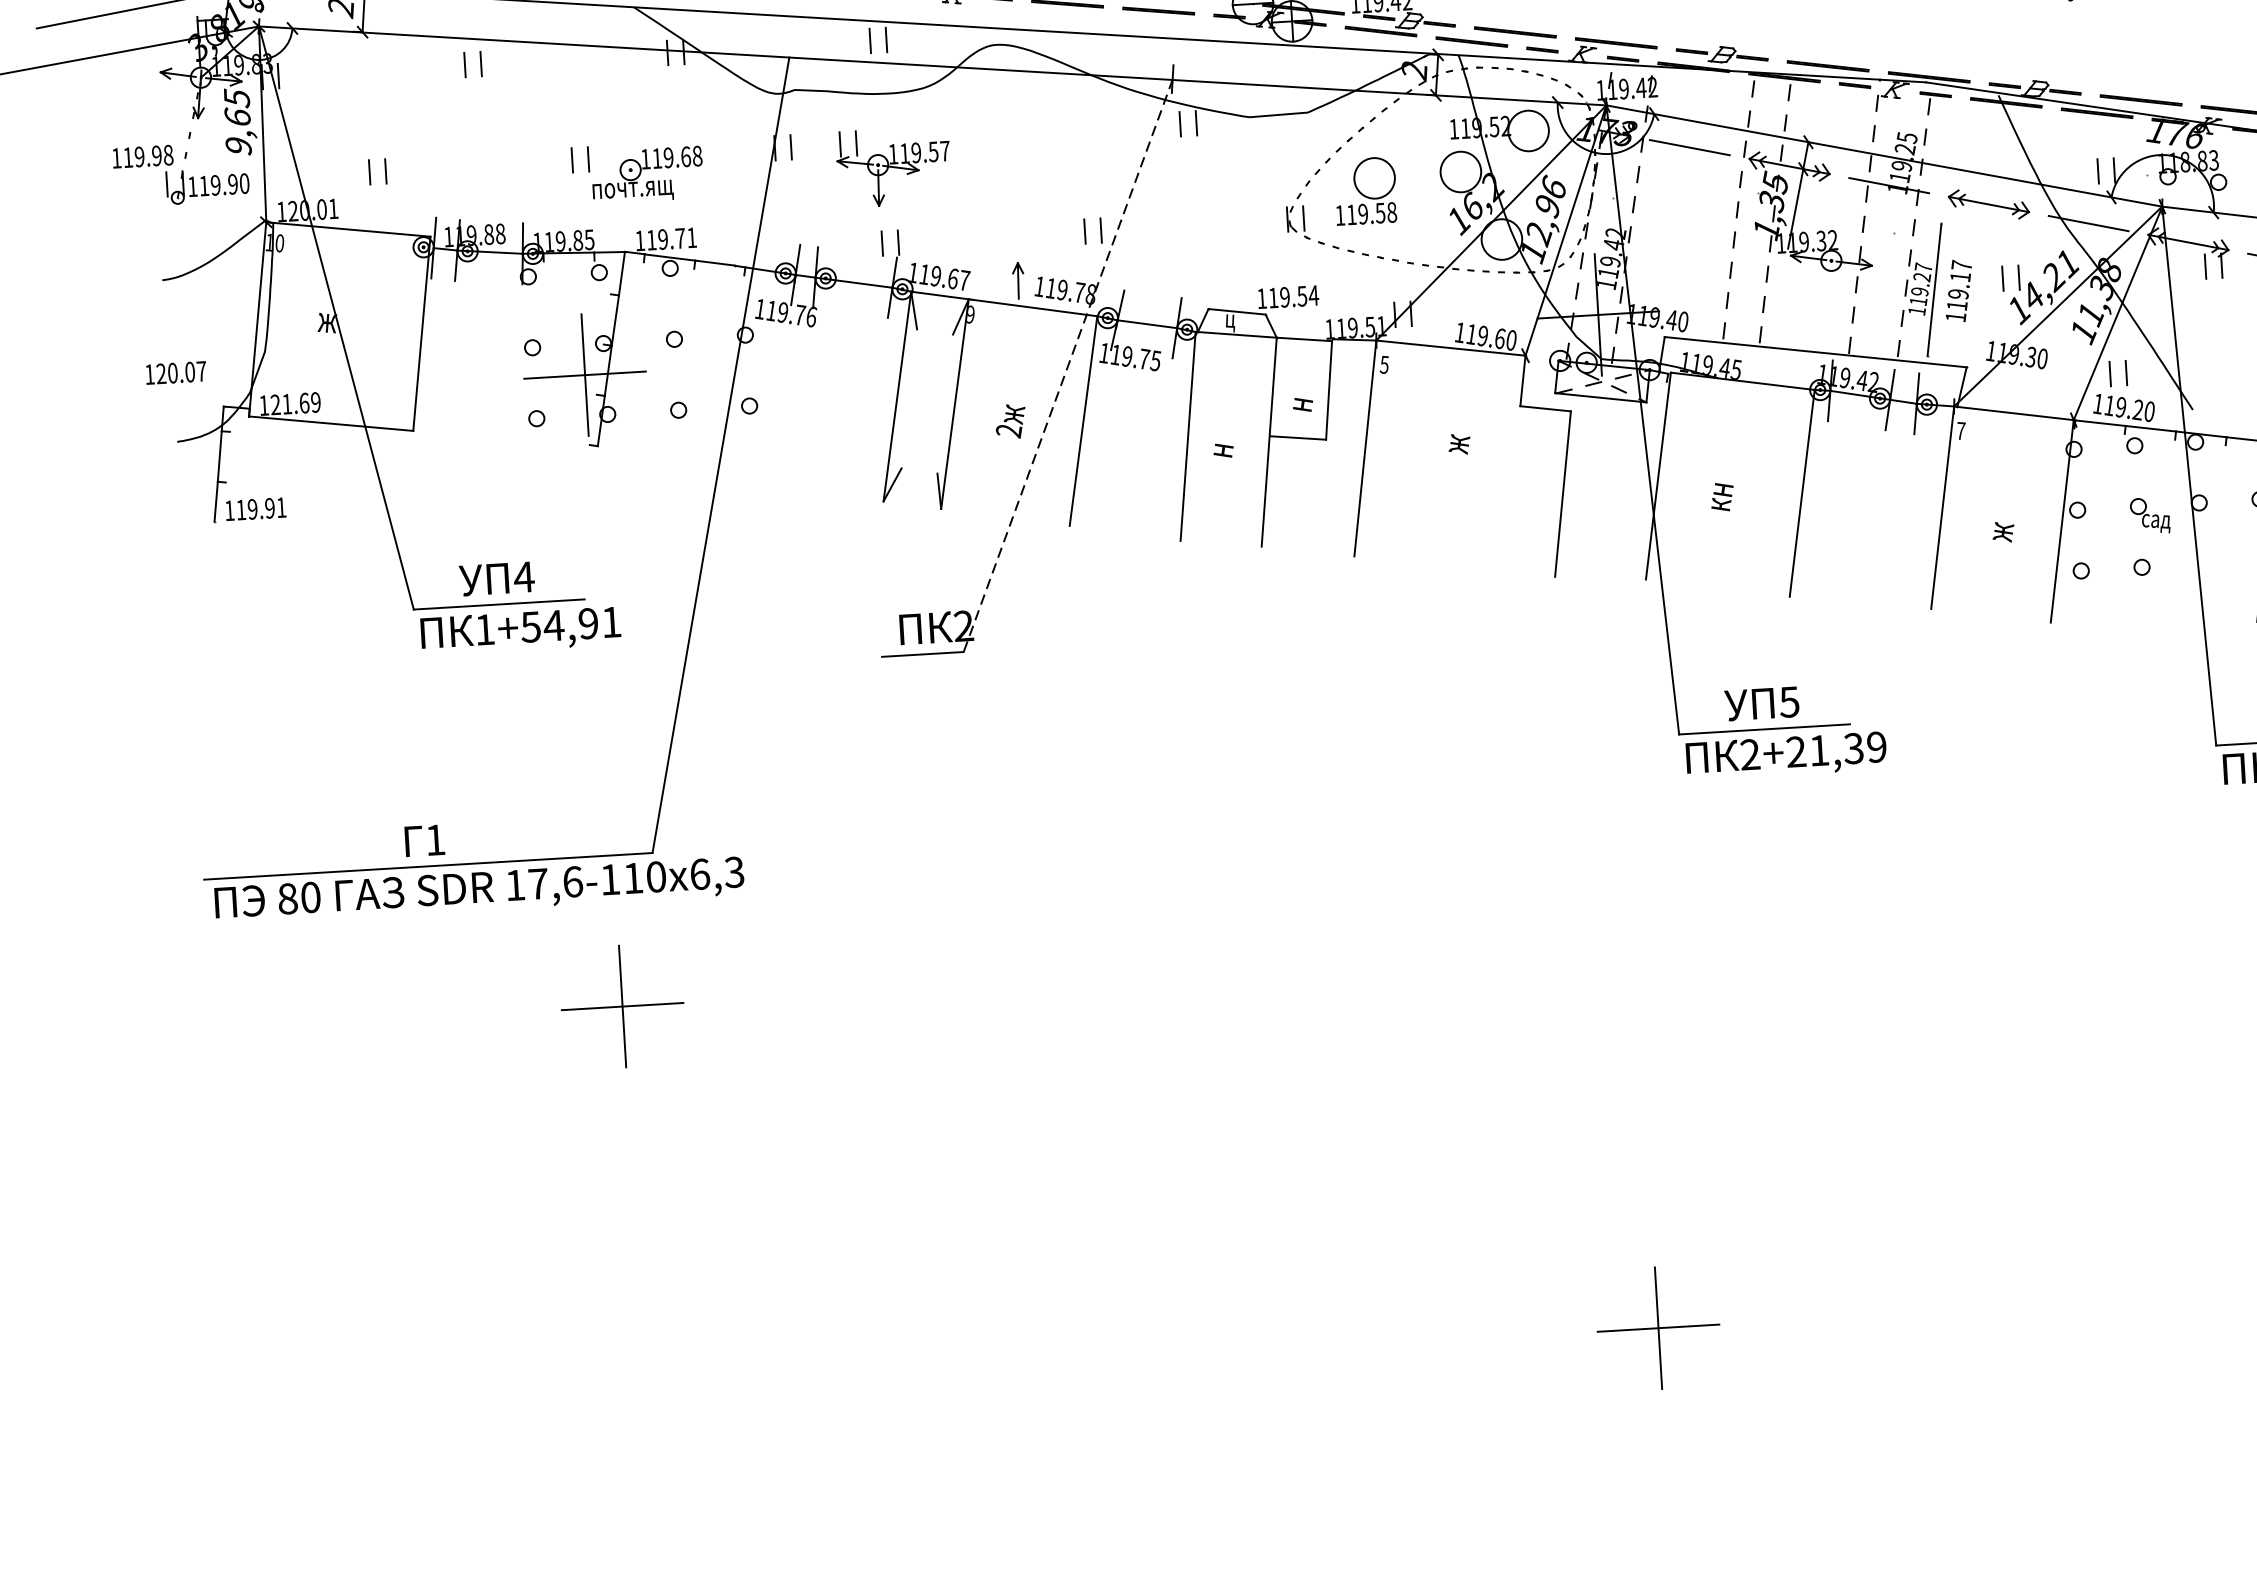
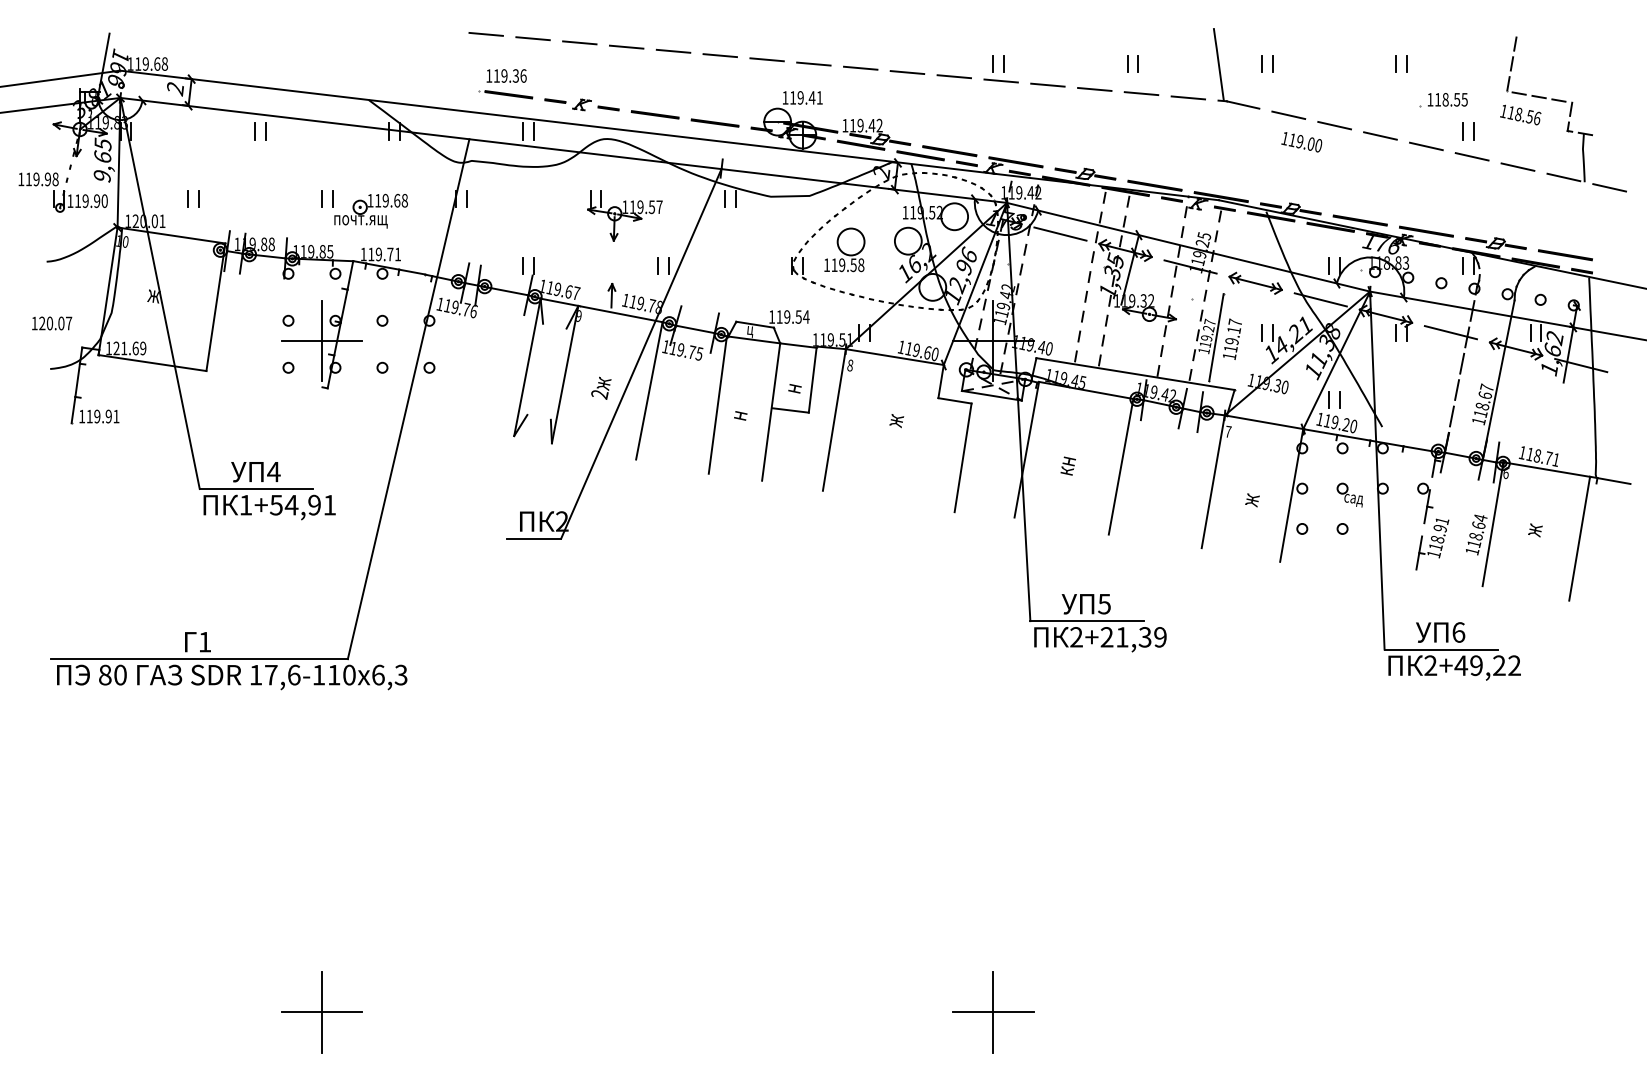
part: (892, 166) -> (624, 215), moved
text: (1384, 364) -> (850, 365), 5 -> 8
line: (1068, 365) -> (641, 353), dashed -> solid
part: (621, 1006) -> (321, 1012), moved

